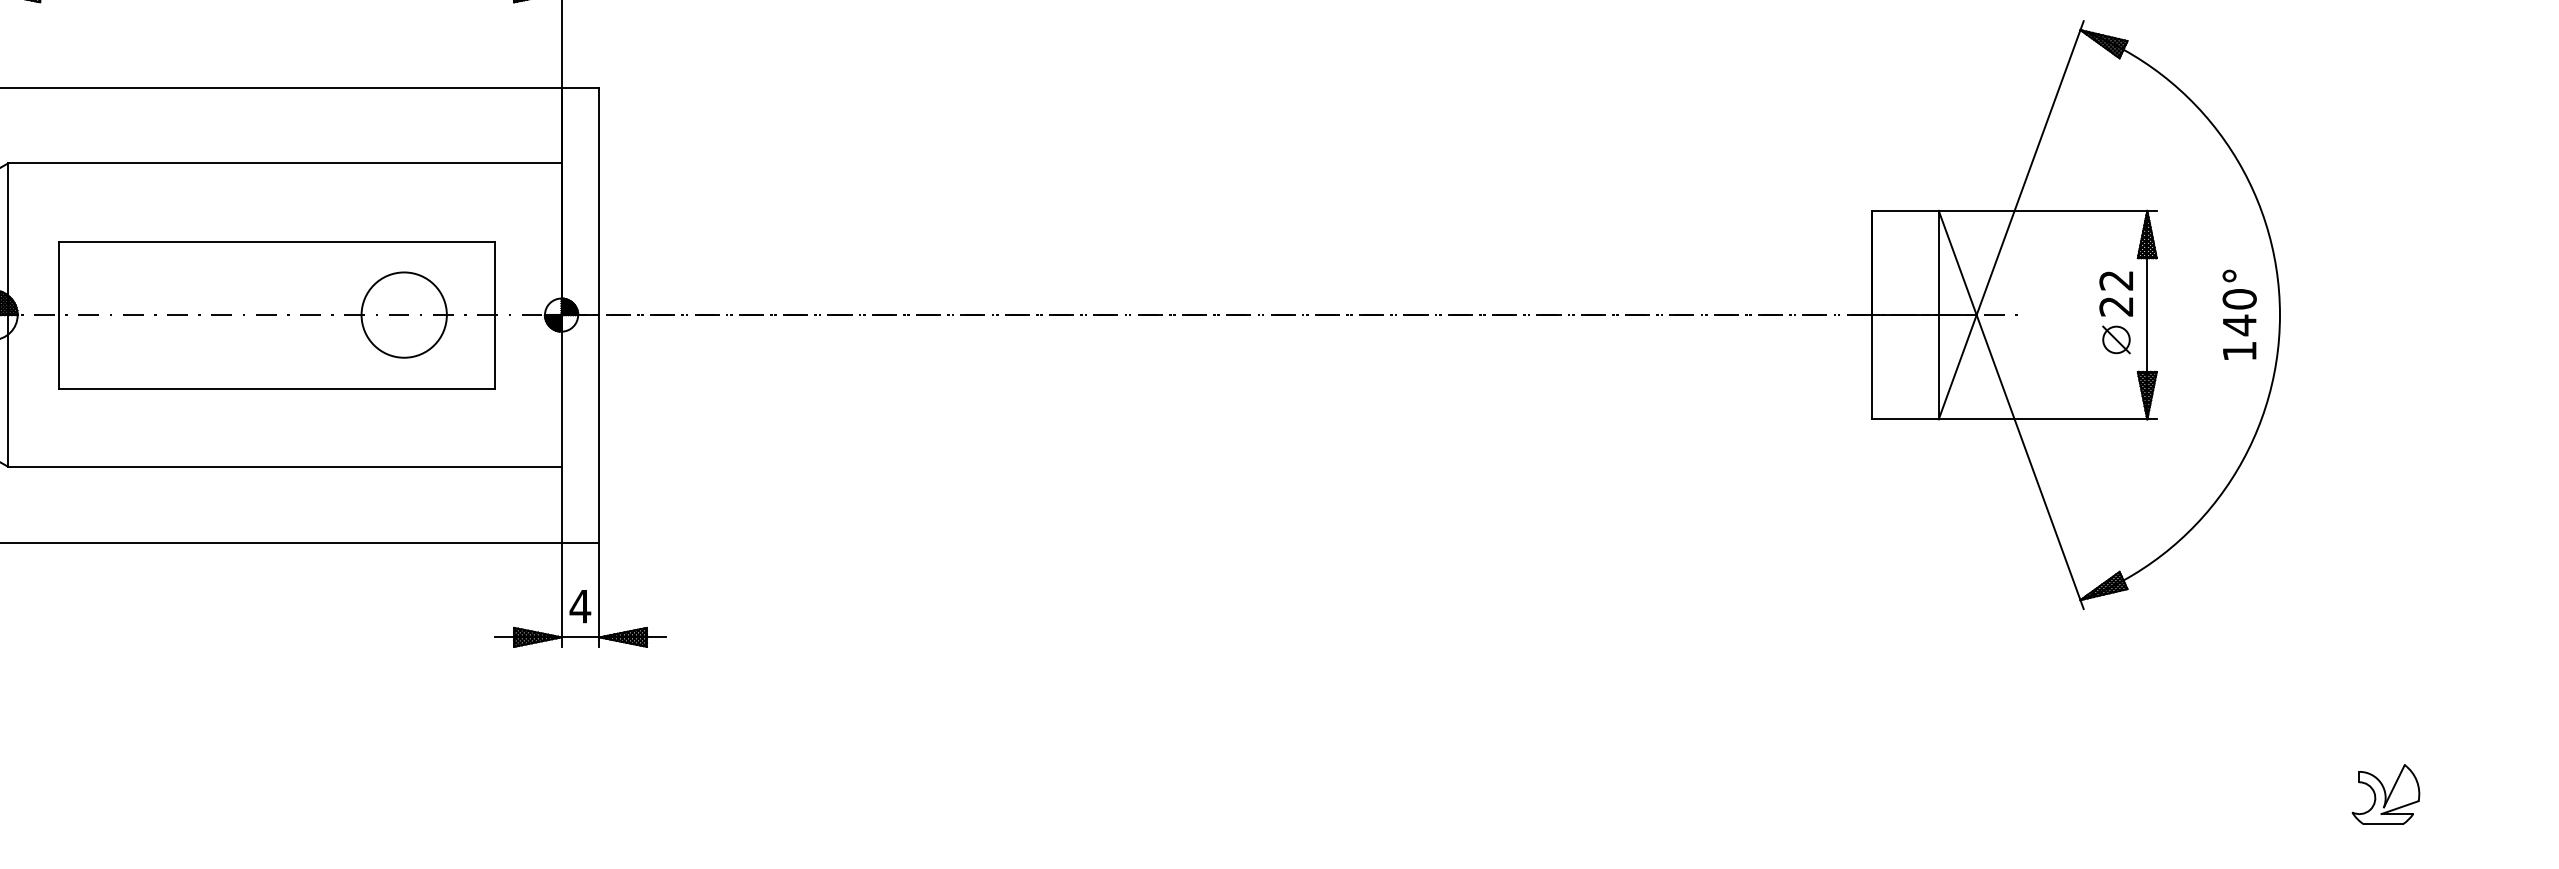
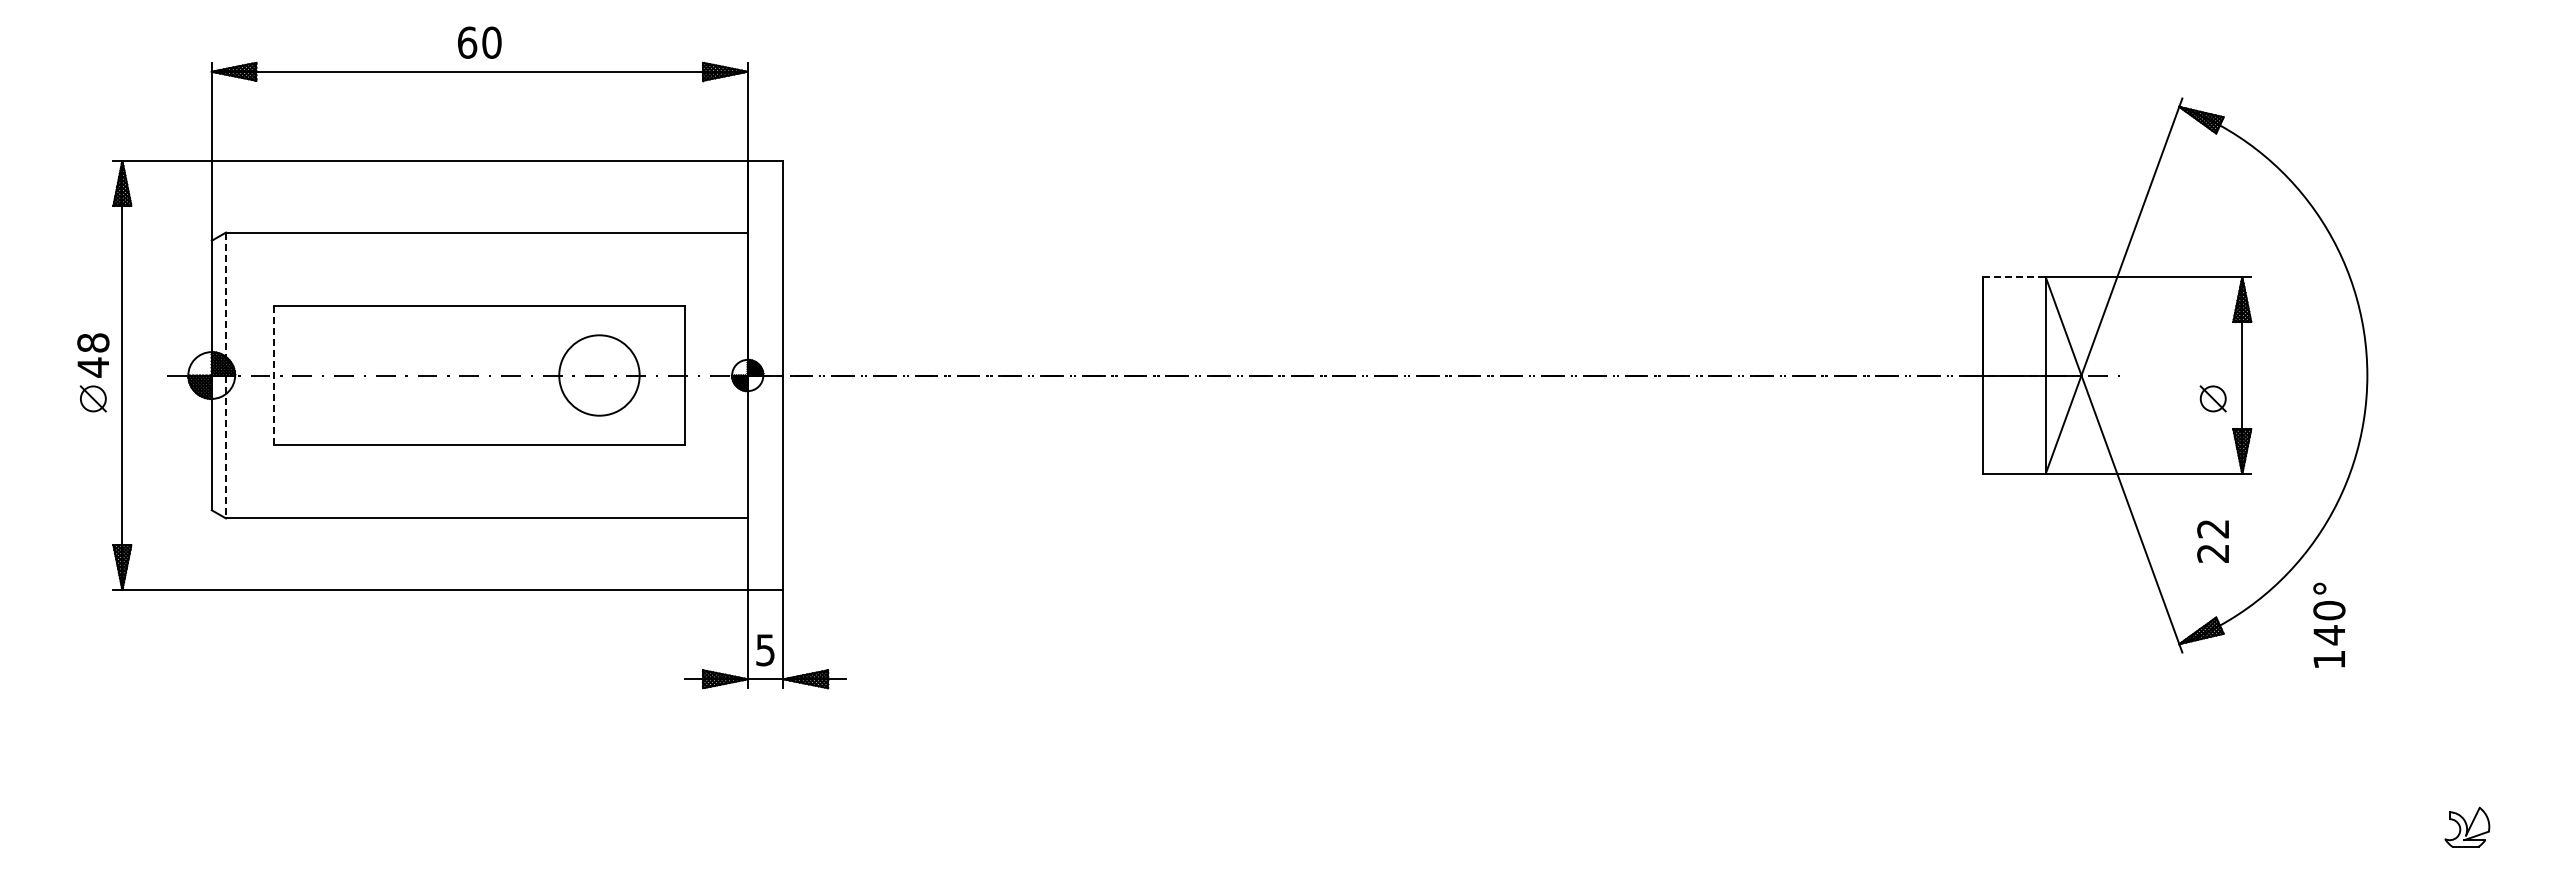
line: (1906, 211) -> (2015, 277), solid -> dashed
text: (2115, 293) -> (2212, 541), moved
text: (2239, 314) -> (2329, 624), moved
line: (8, 315) -> (226, 375), solid -> dashed
line: (59, 316) -> (274, 376), solid -> dashed
text: (580, 606) -> (765, 650), 4 -> 5
part: (2386, 793) -> (2467, 826), size x0.7

